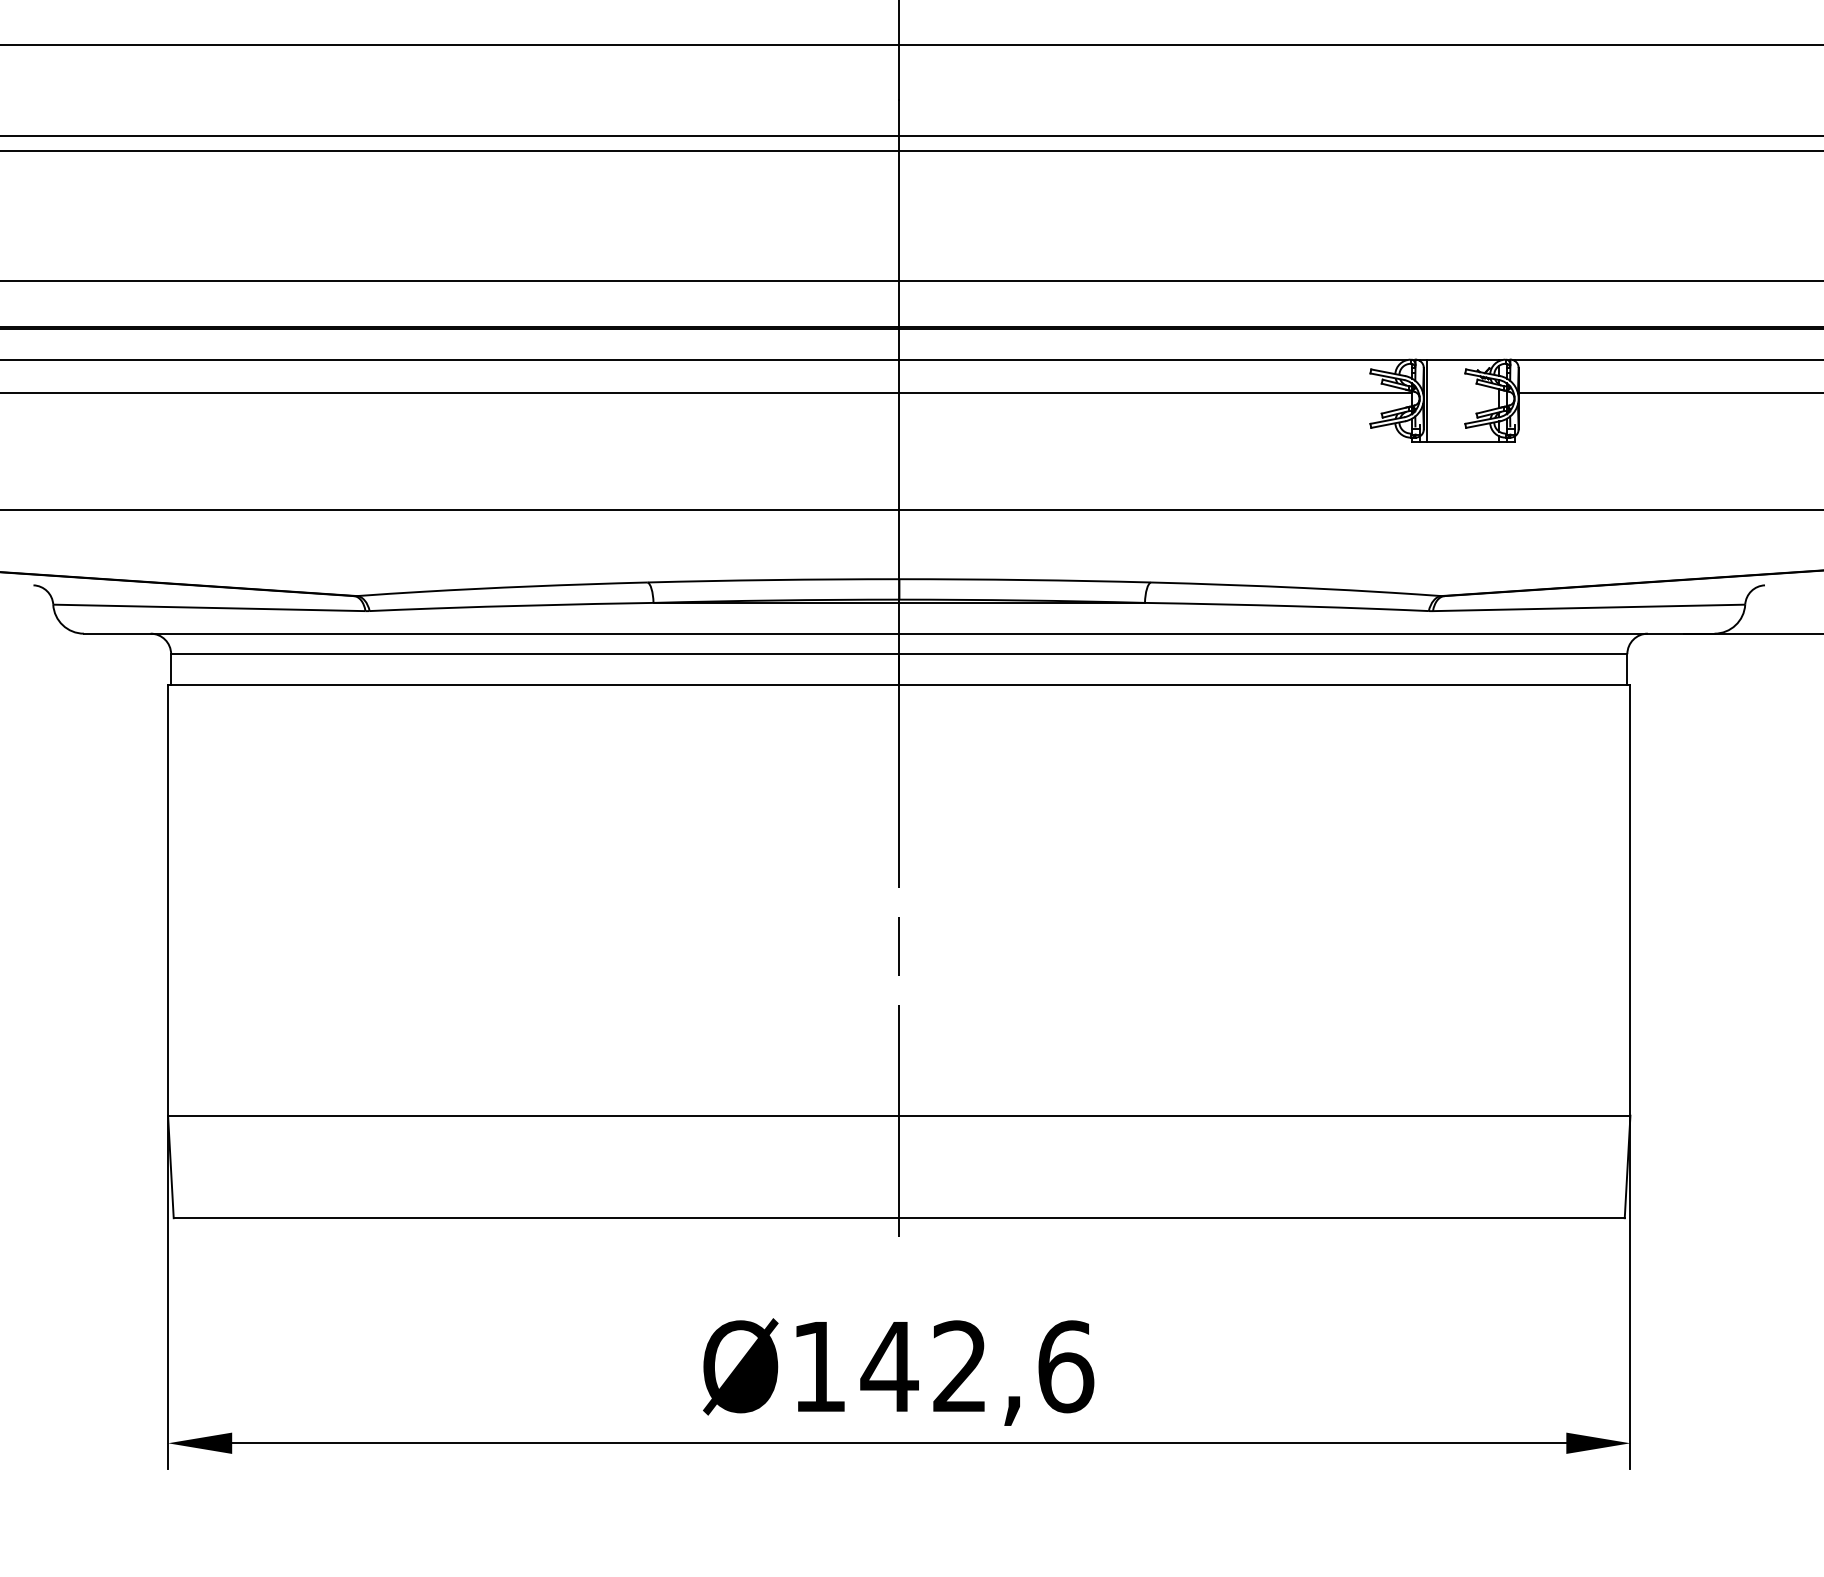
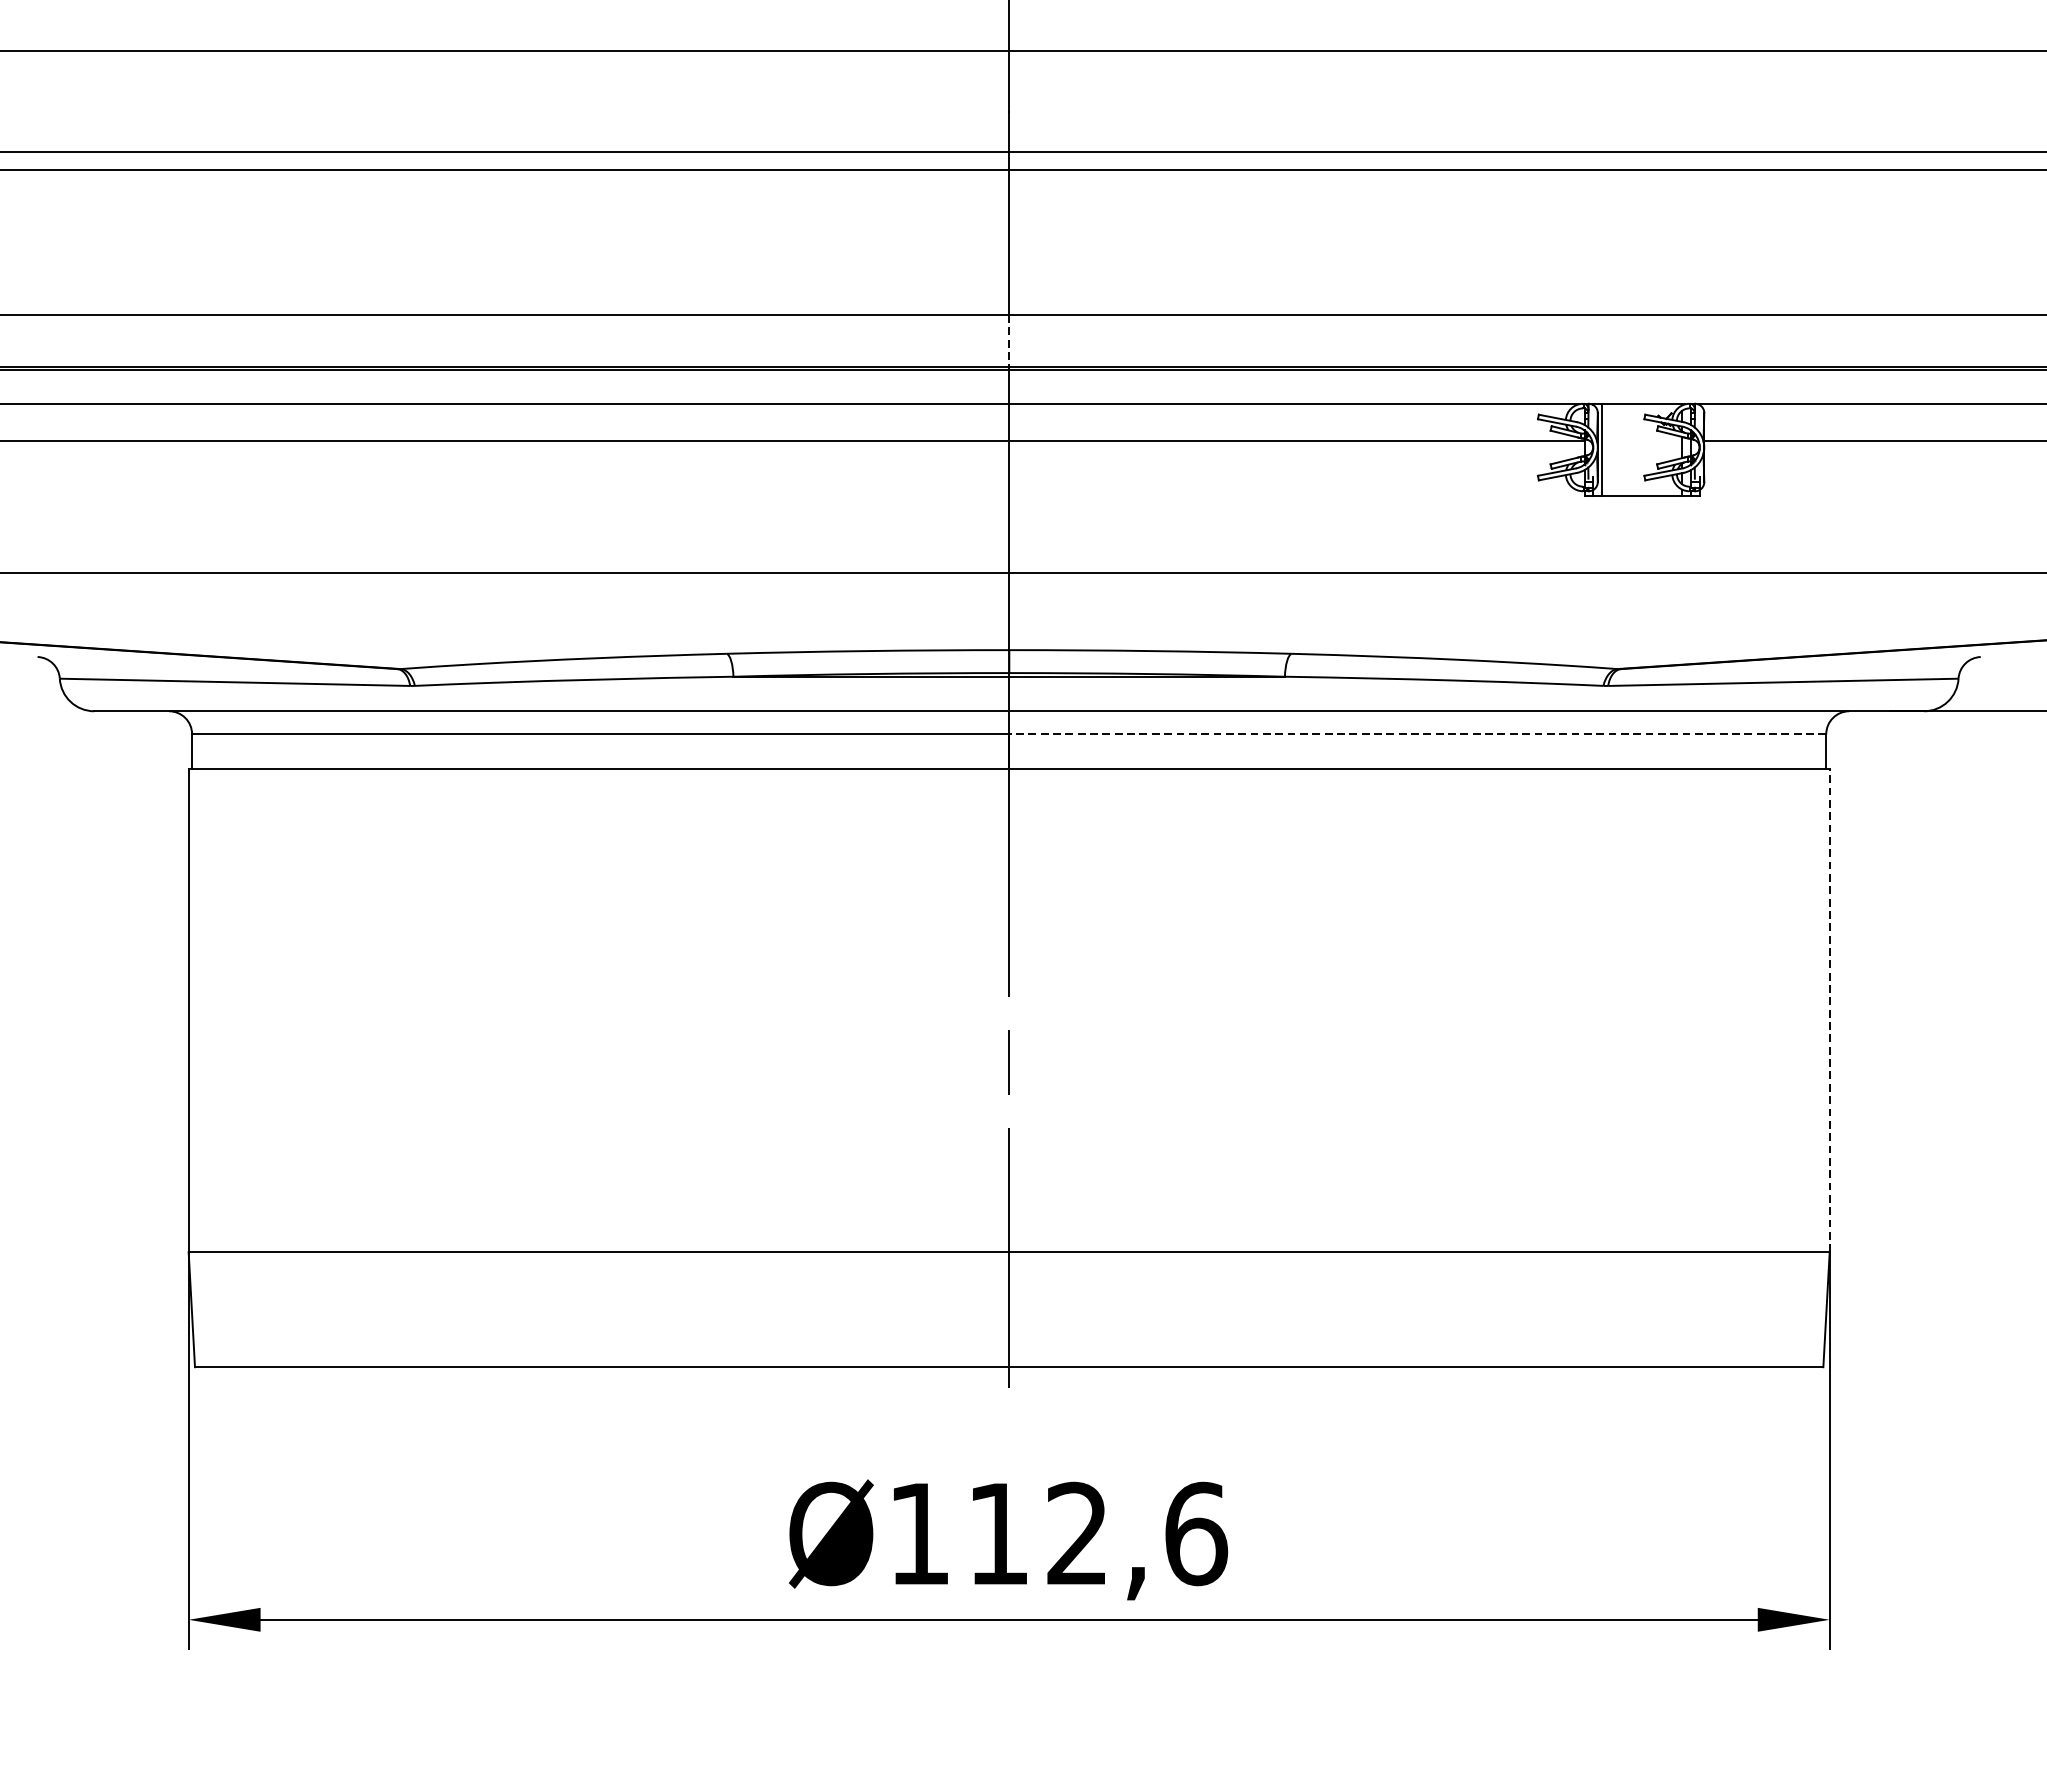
line: (899, 304) -> (1009, 341), solid -> dashed
line: (1262, 654) -> (1416, 734), solid -> dashed
line: (1630, 899) -> (1829, 1009), solid -> dashed
text: (889, 1366) -> (998, 1533), Ø142,6 -> Ø112,6

